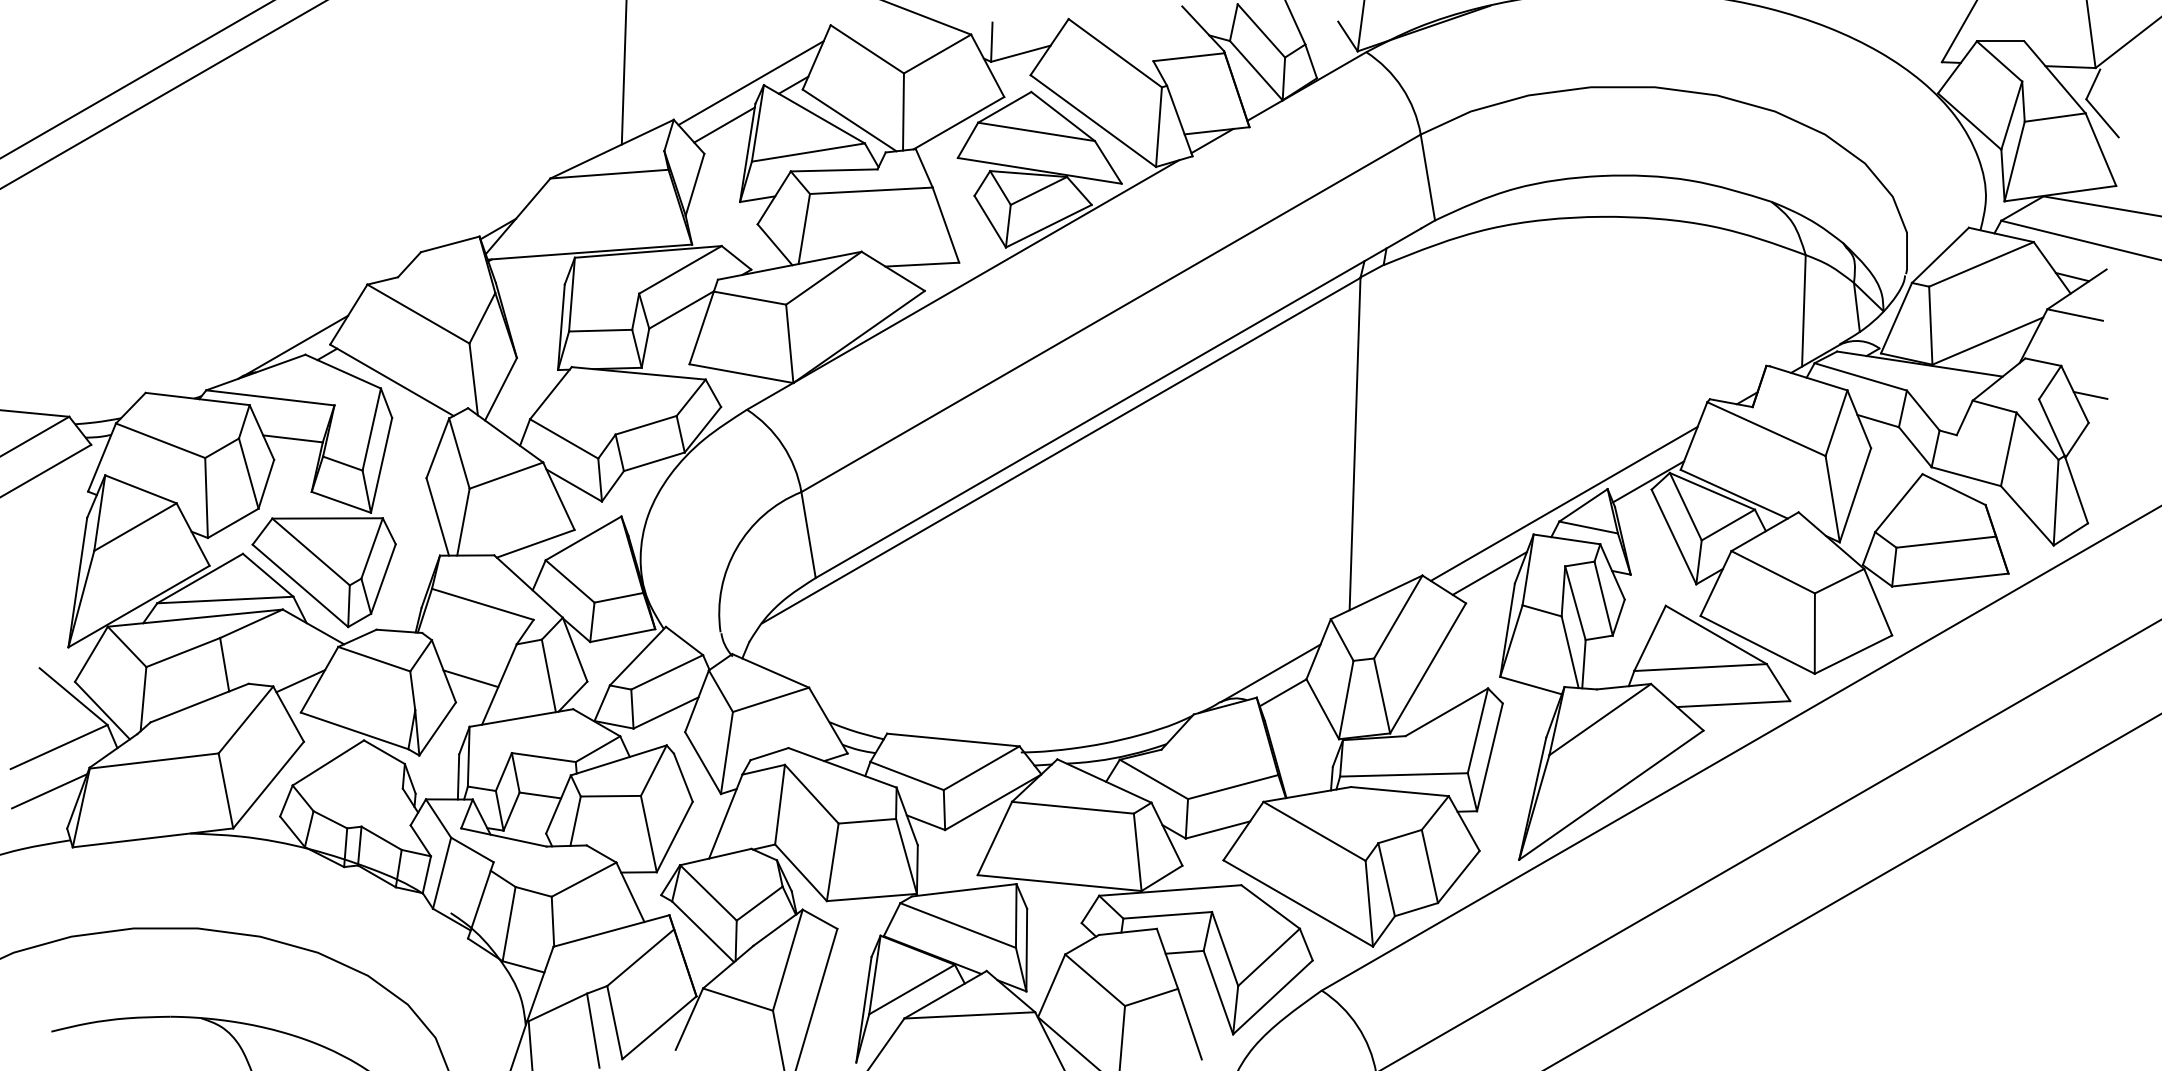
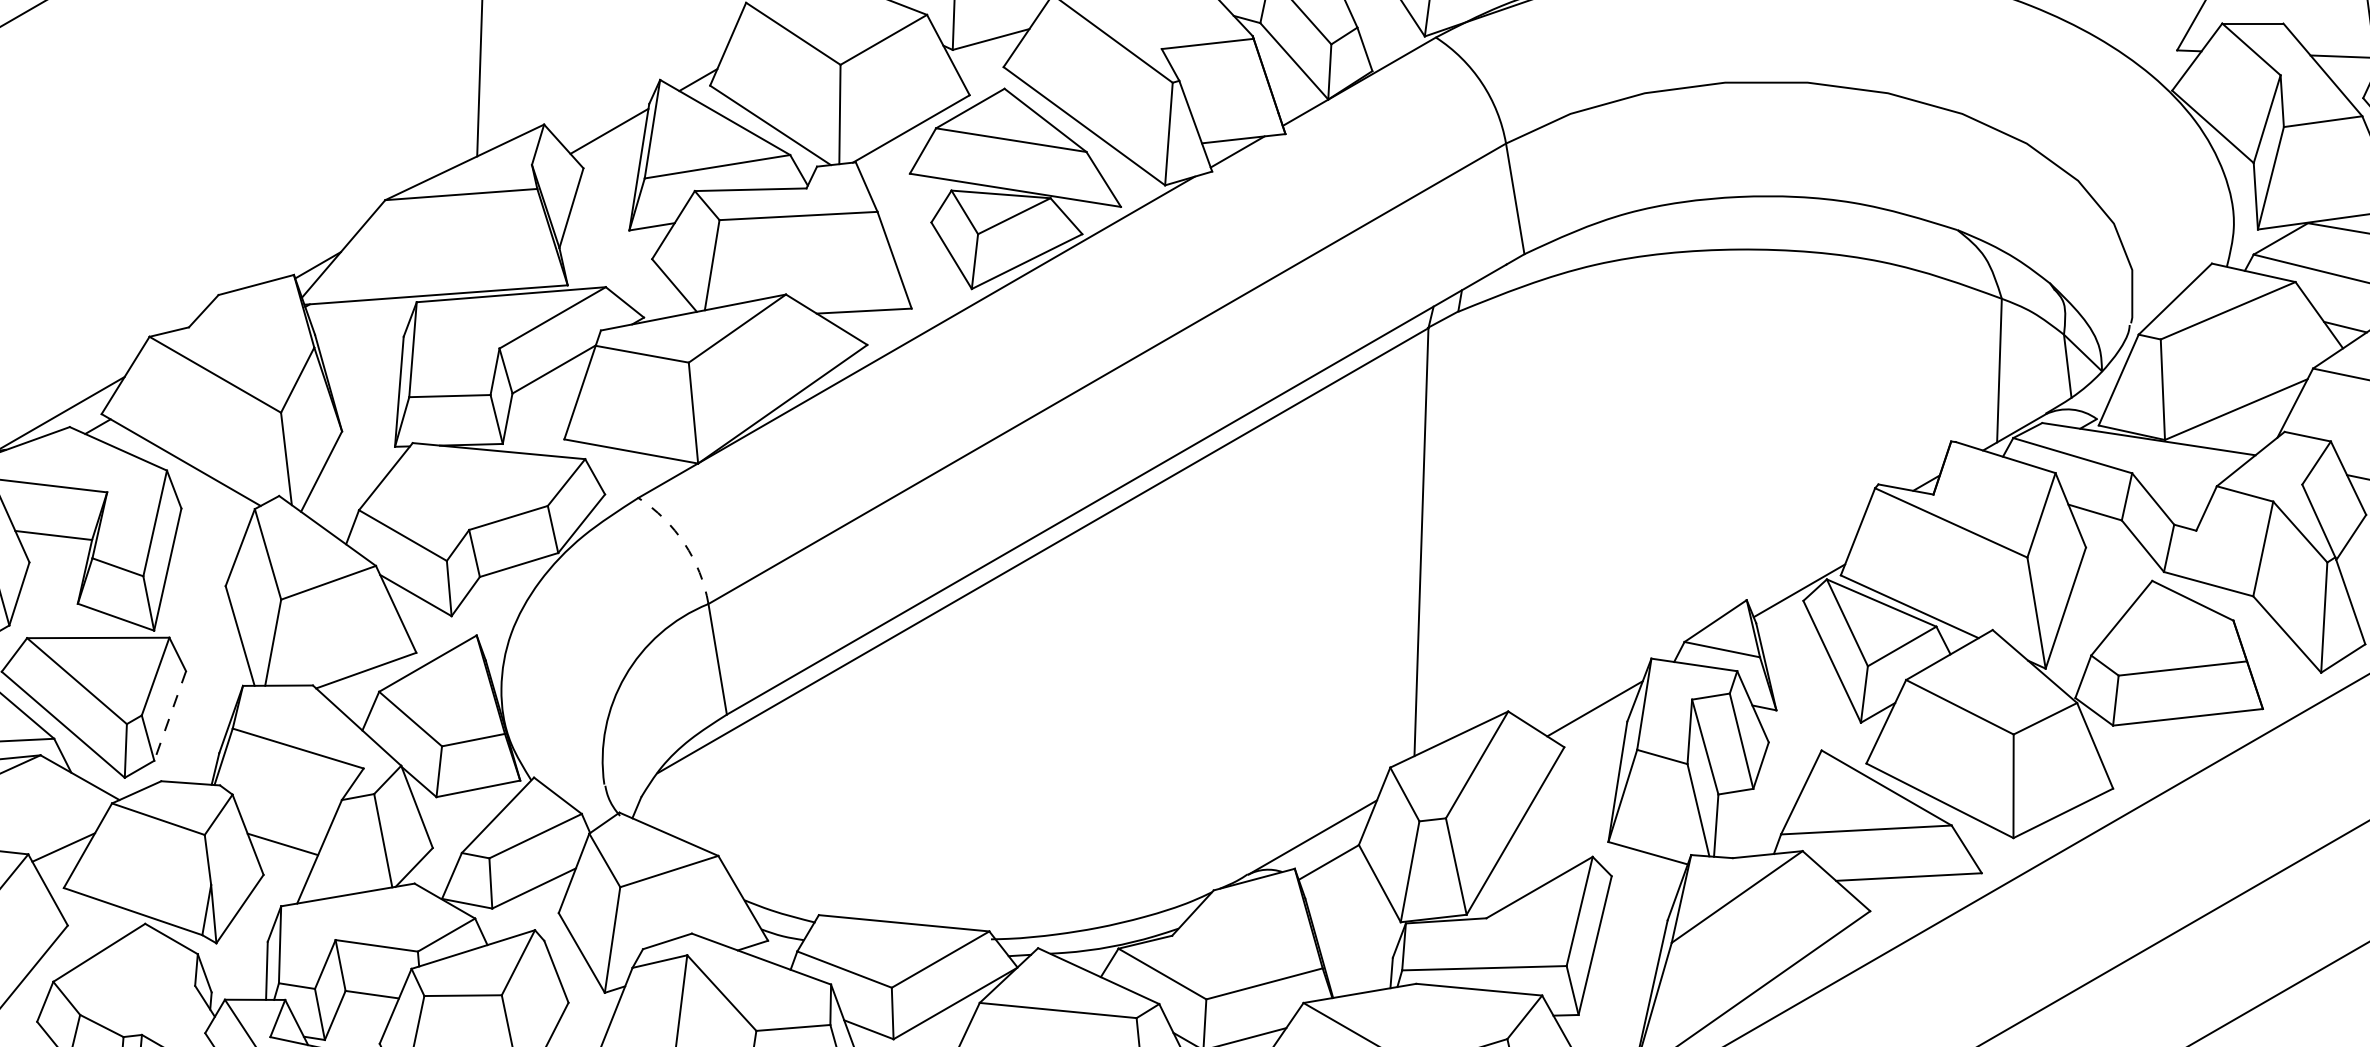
line: (750, 83) -> (642, 77), removed
arc: (782, 445) -> (684, 544), solid -> dashed
line: (1563, 503) -> (1689, 618), removed
line: (383, 579) -> (170, 716), solid -> dashed

